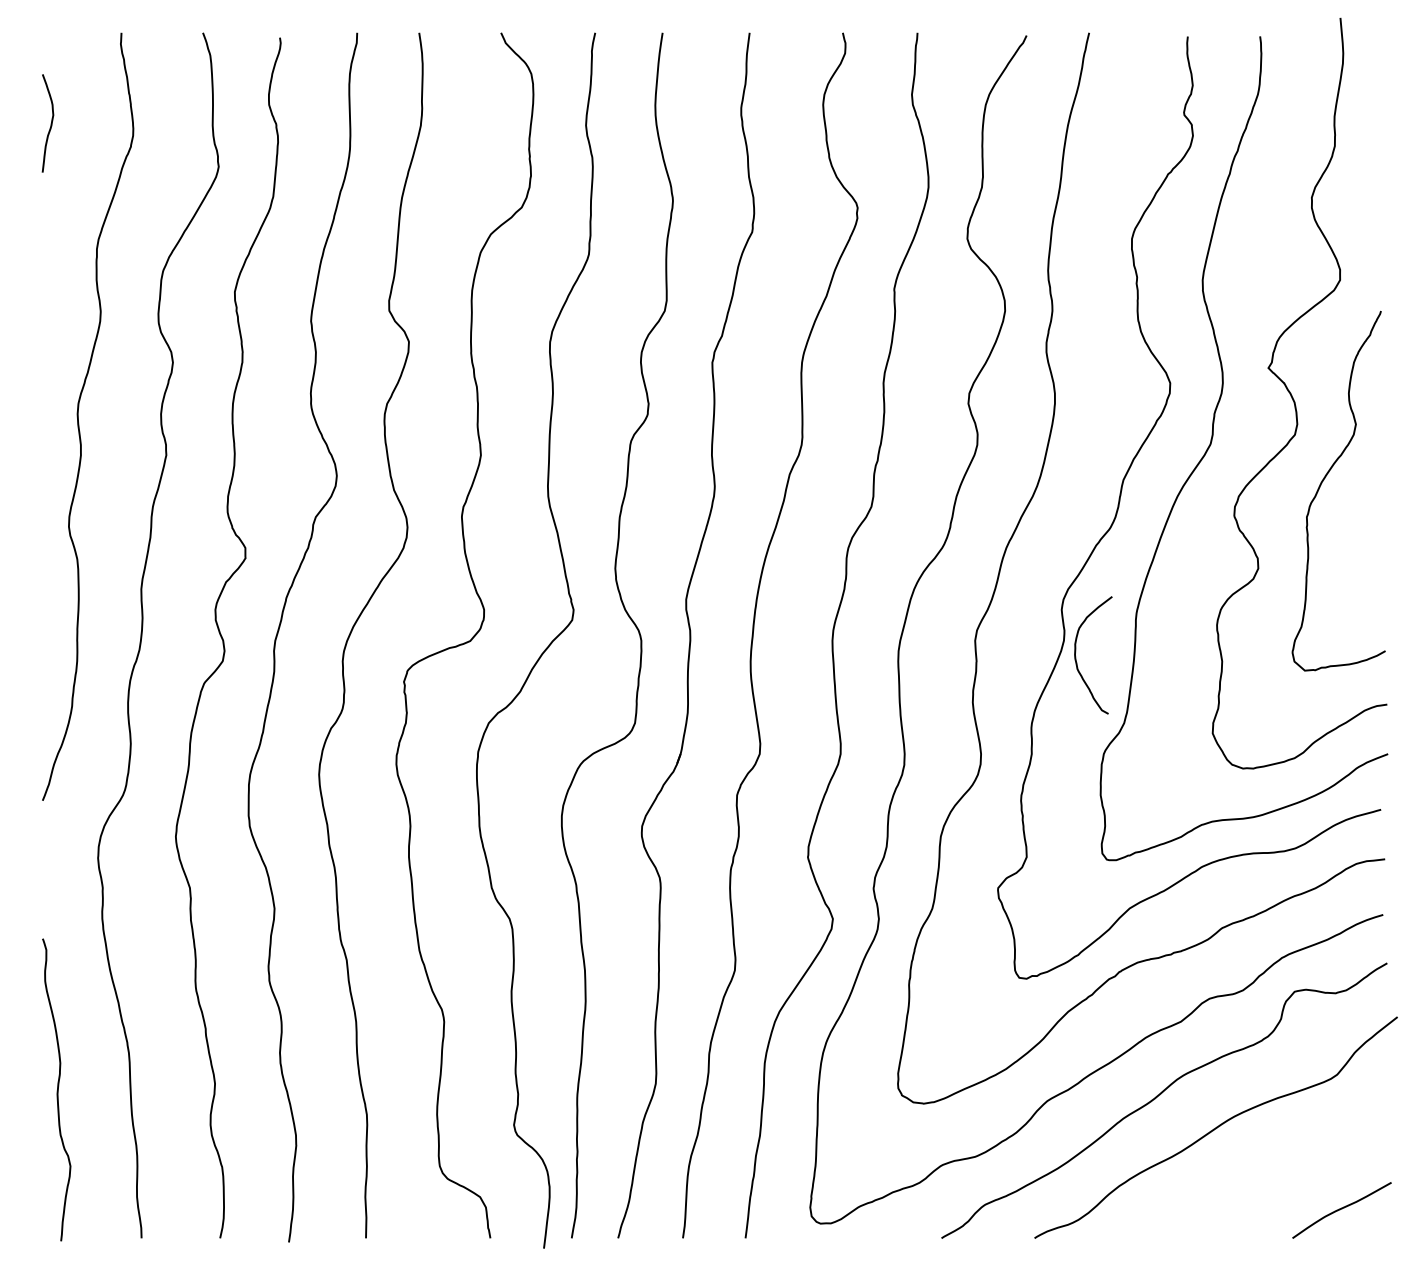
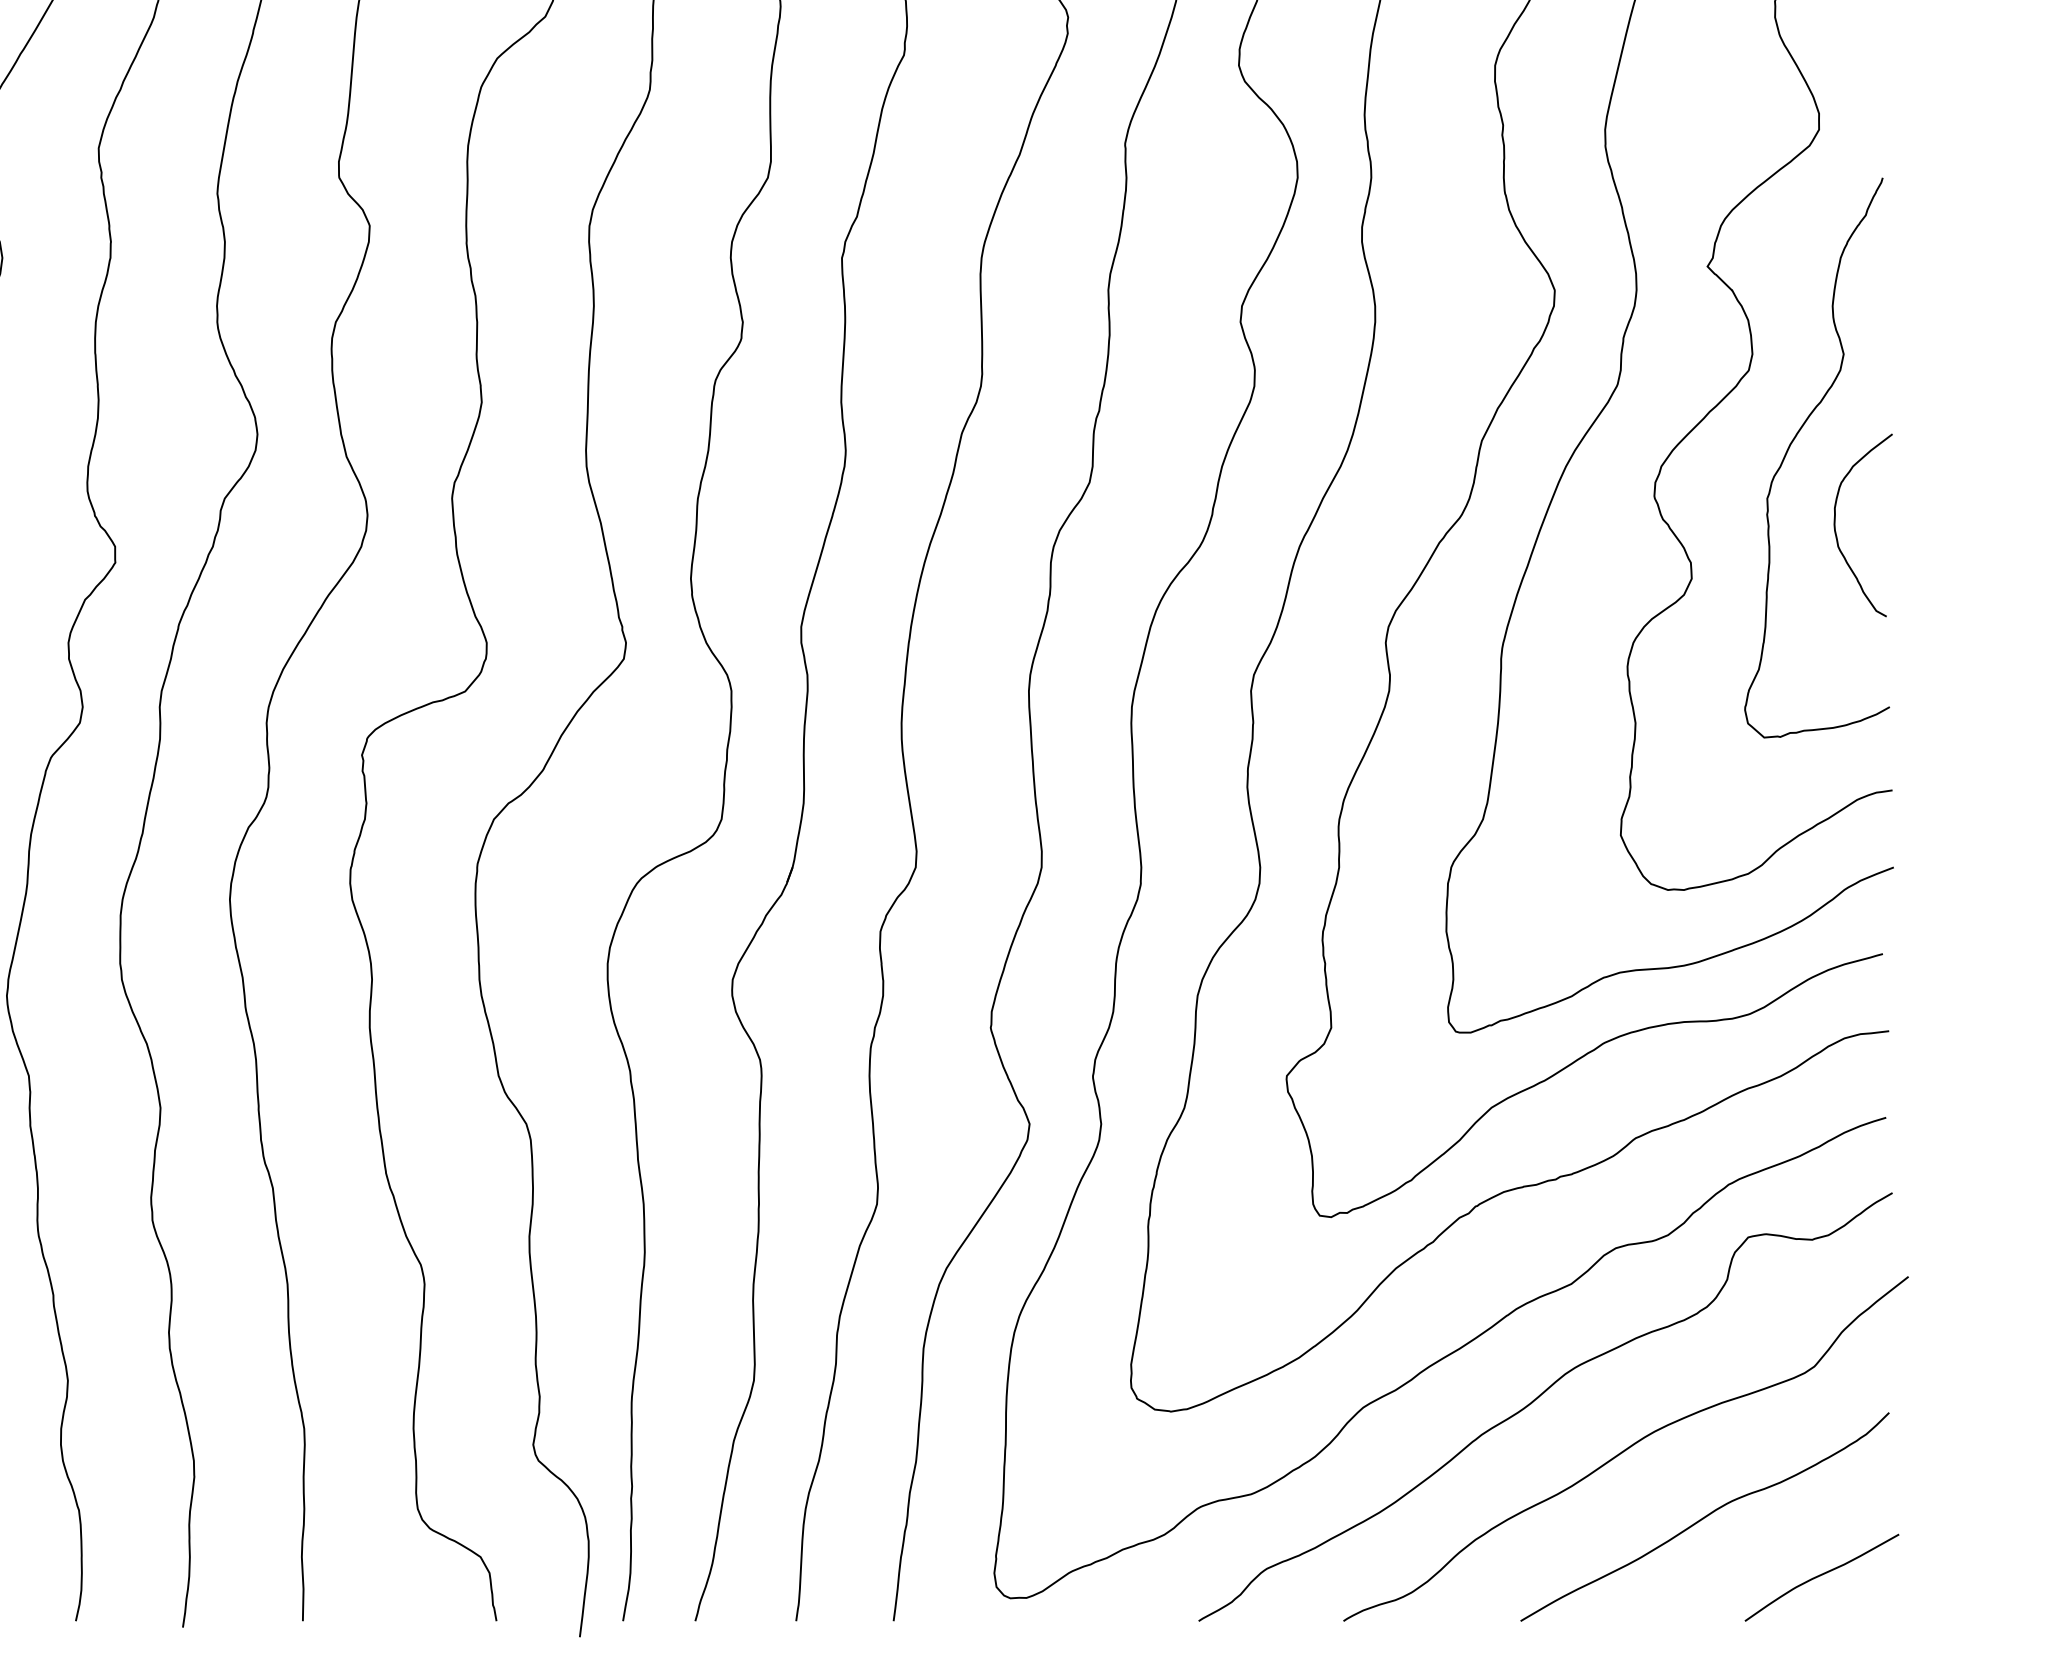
curve: (1076, 656) -> (1836, 527), moved
curve: (1266, 1171) -> (1704, 1517), added

